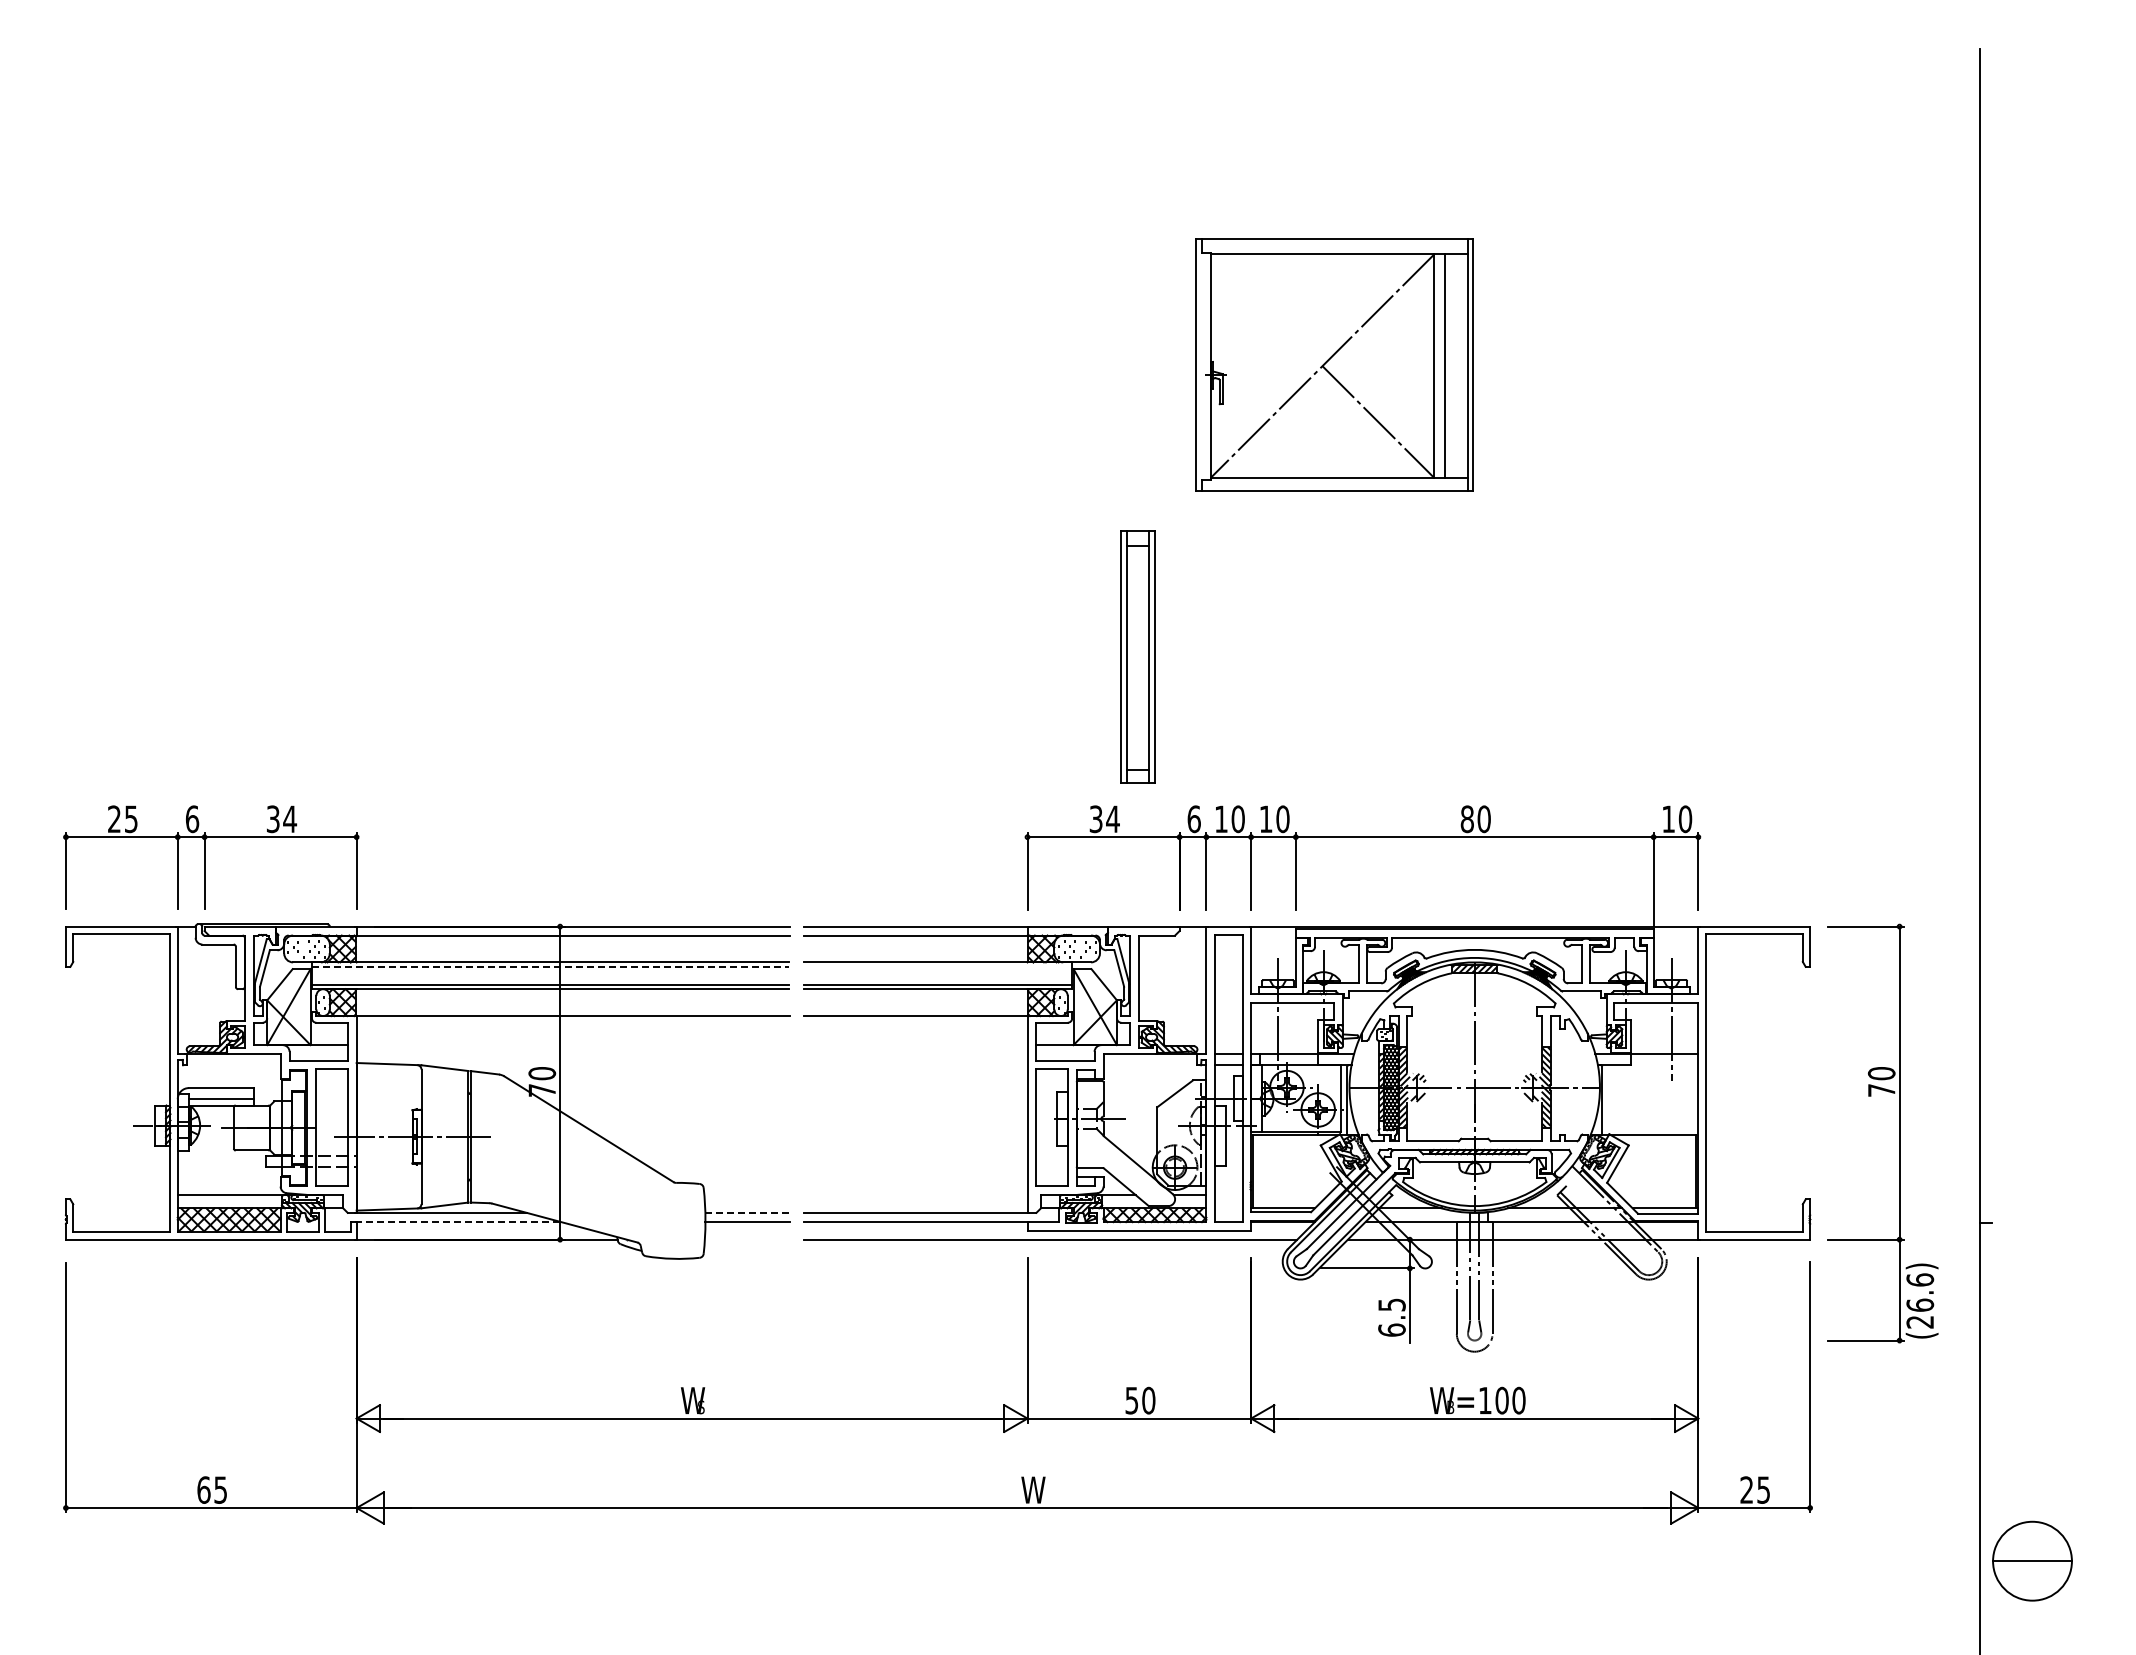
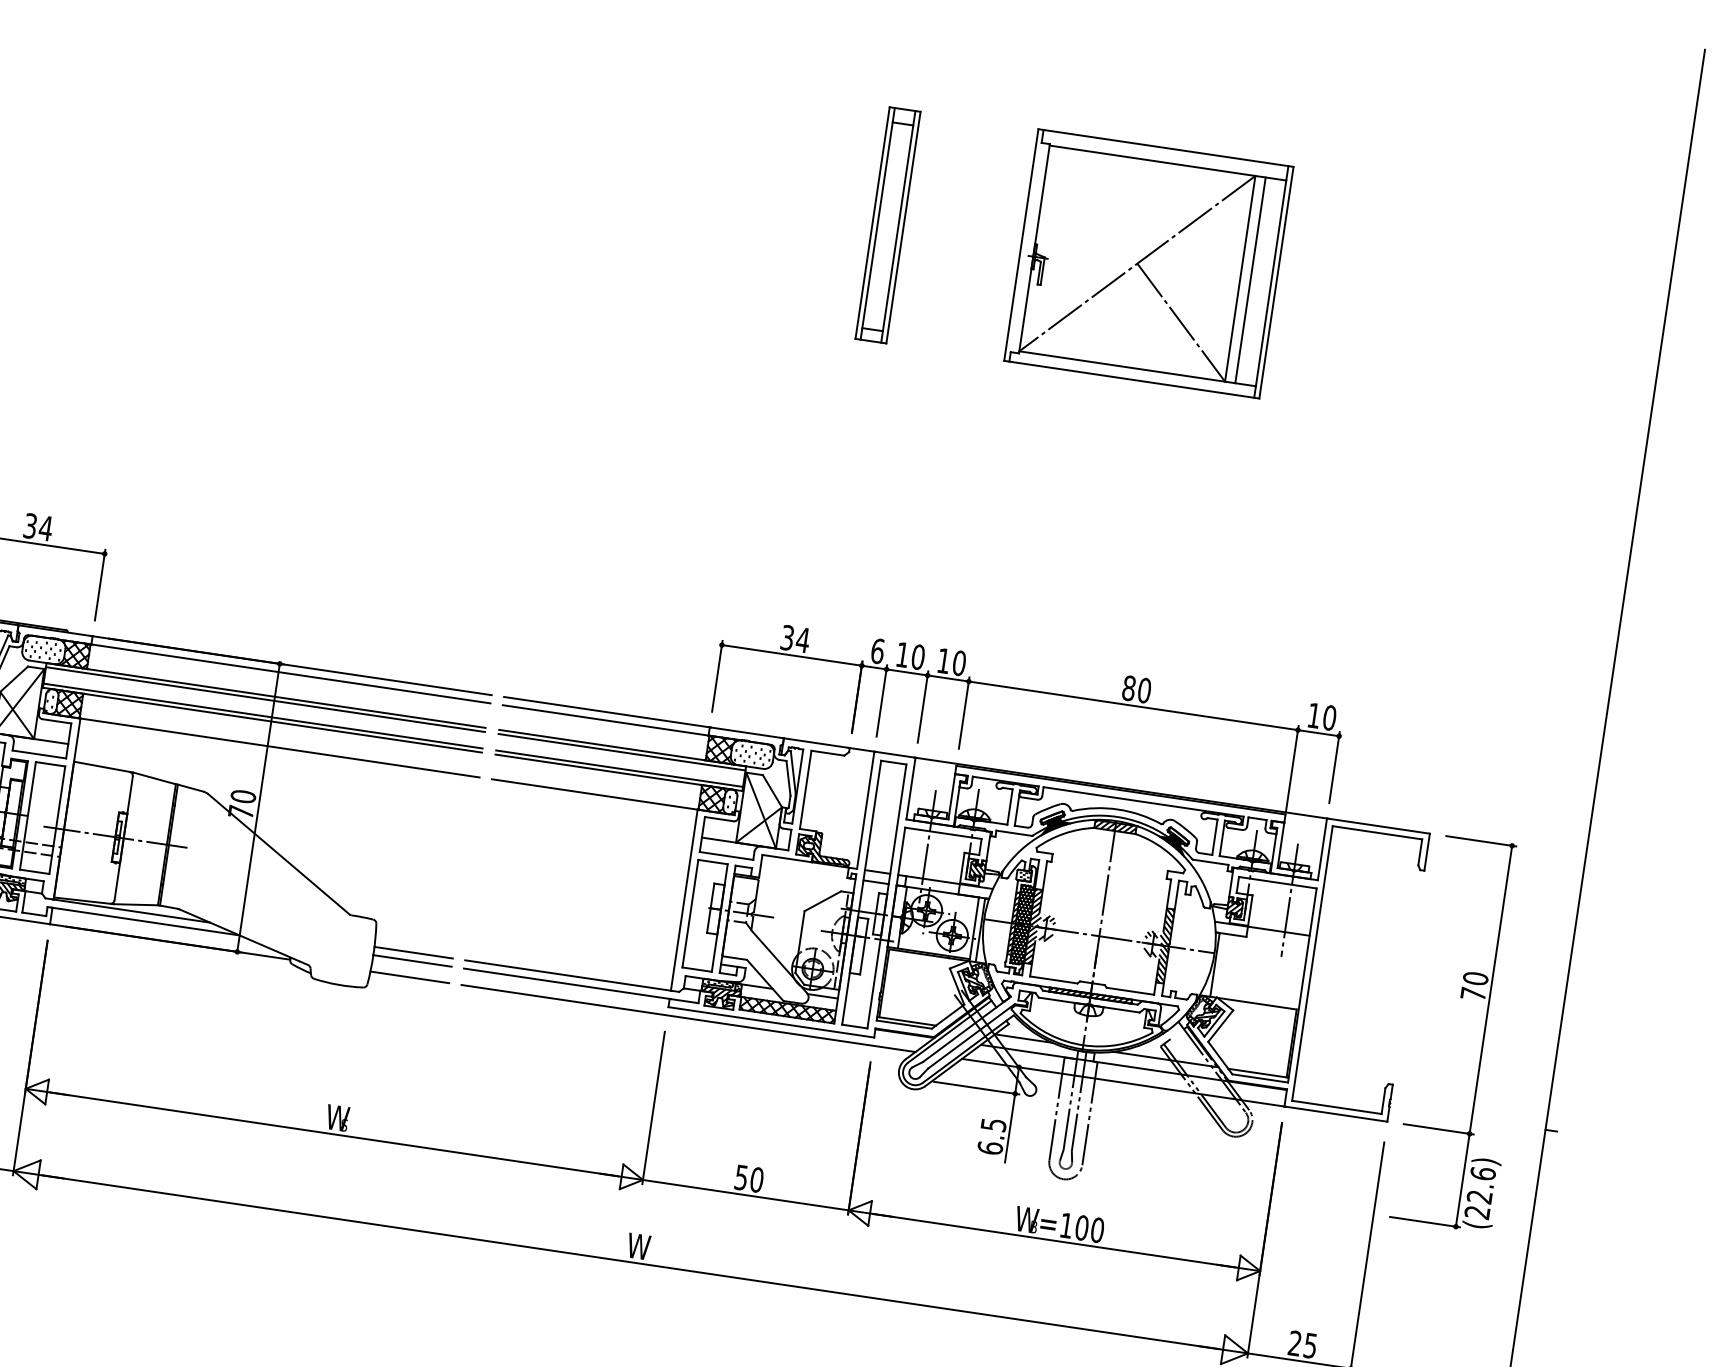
part: (1334, 364) -> (1148, 263), moved
part: (1137, 656) -> (887, 225), moved
line: (550, 966) -> (265, 699), dashed -> solid
line: (937, 966) -> (621, 751), added
line: (747, 1212) -> (413, 952), dashed -> solid
line: (458, 1221) -> (146, 921), dashed -> solid
line: (747, 1239) -> (409, 977), added
text: (1920, 1304) -> (1480, 1196), (26.6) -> (22.6)

